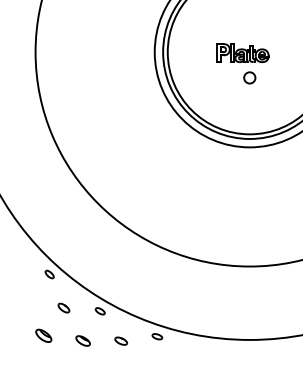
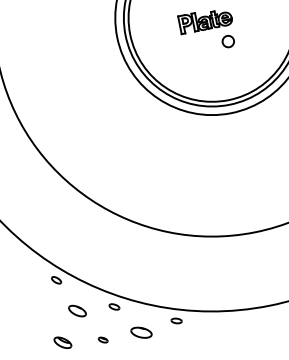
circle: (249, 77) -> (227, 41), moved
part: (63, 307) -> (76, 310), size x1.4
part: (82, 340) -> (102, 339), size x0.6
part: (120, 340) -> (140, 332), size x1.6

